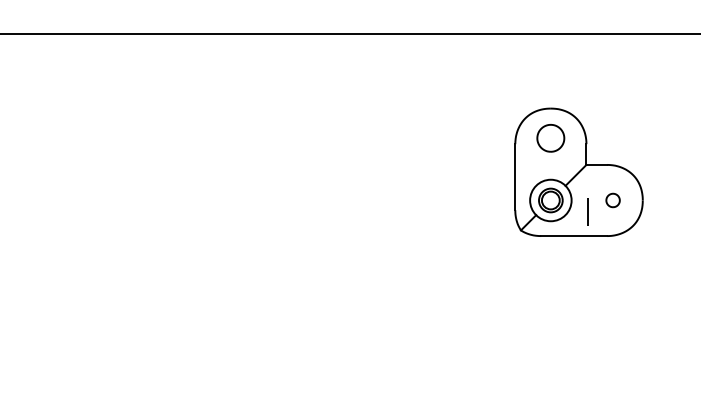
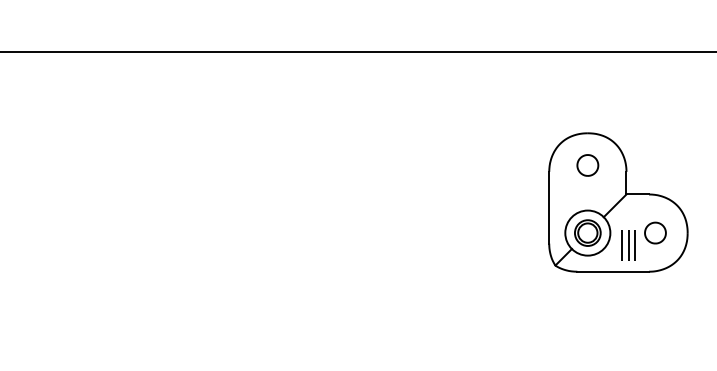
part: (550, 137) -> (587, 164), size x0.71
part: (612, 200) -> (654, 233), size x1.43
line: (582, 211) -> (622, 245), added
line: (594, 211) -> (635, 245), added

